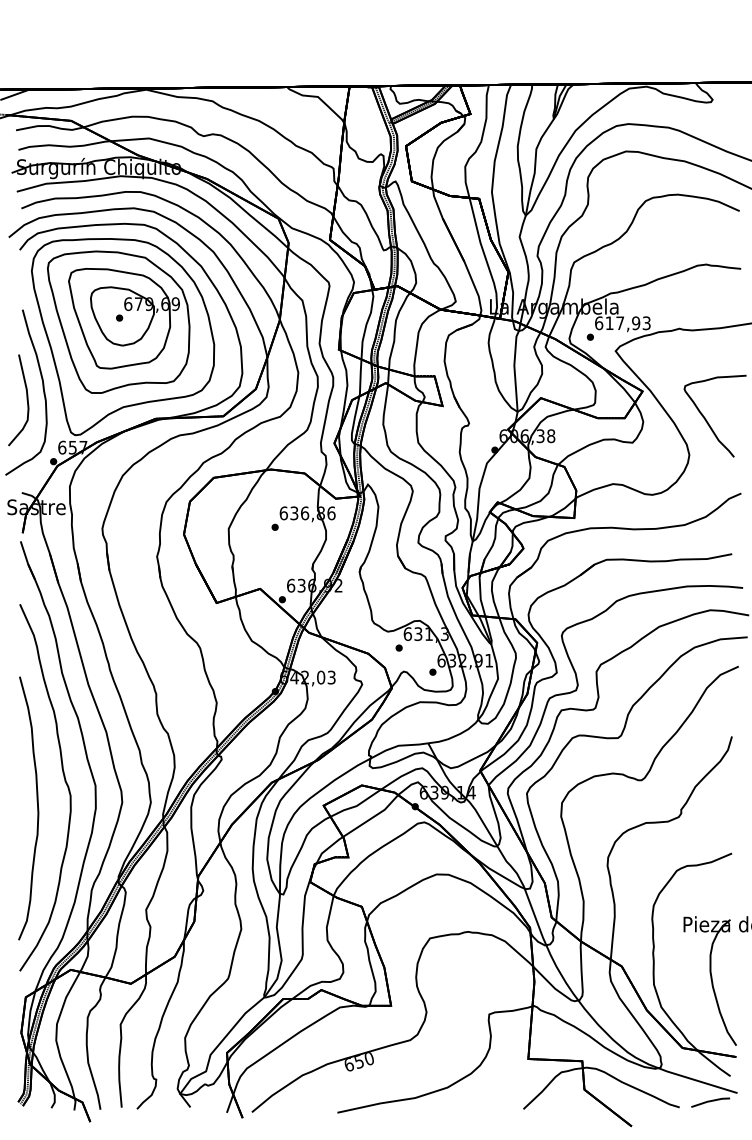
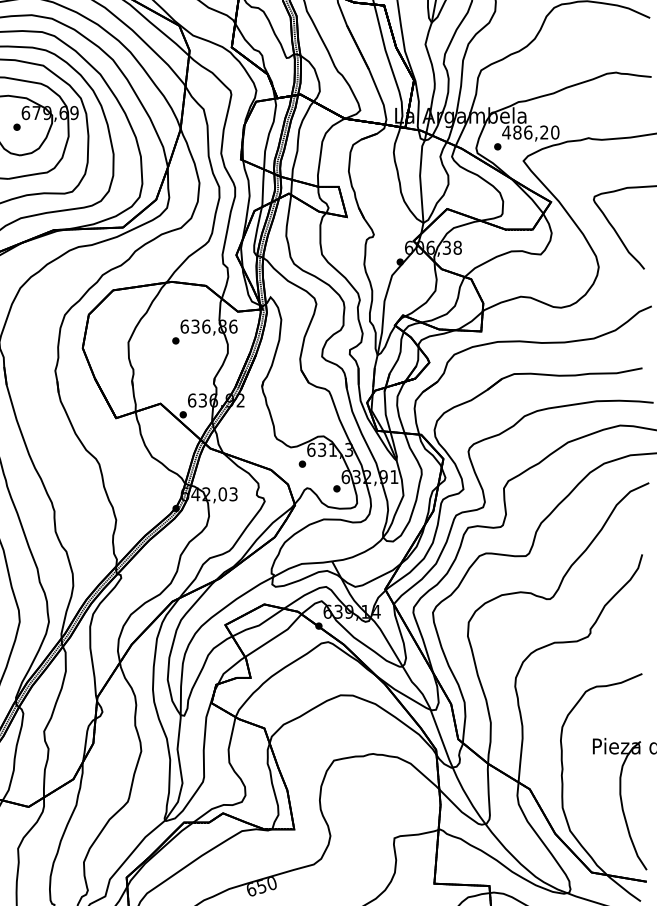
text: (622, 323) -> (530, 132), 617,93 -> 486,20

